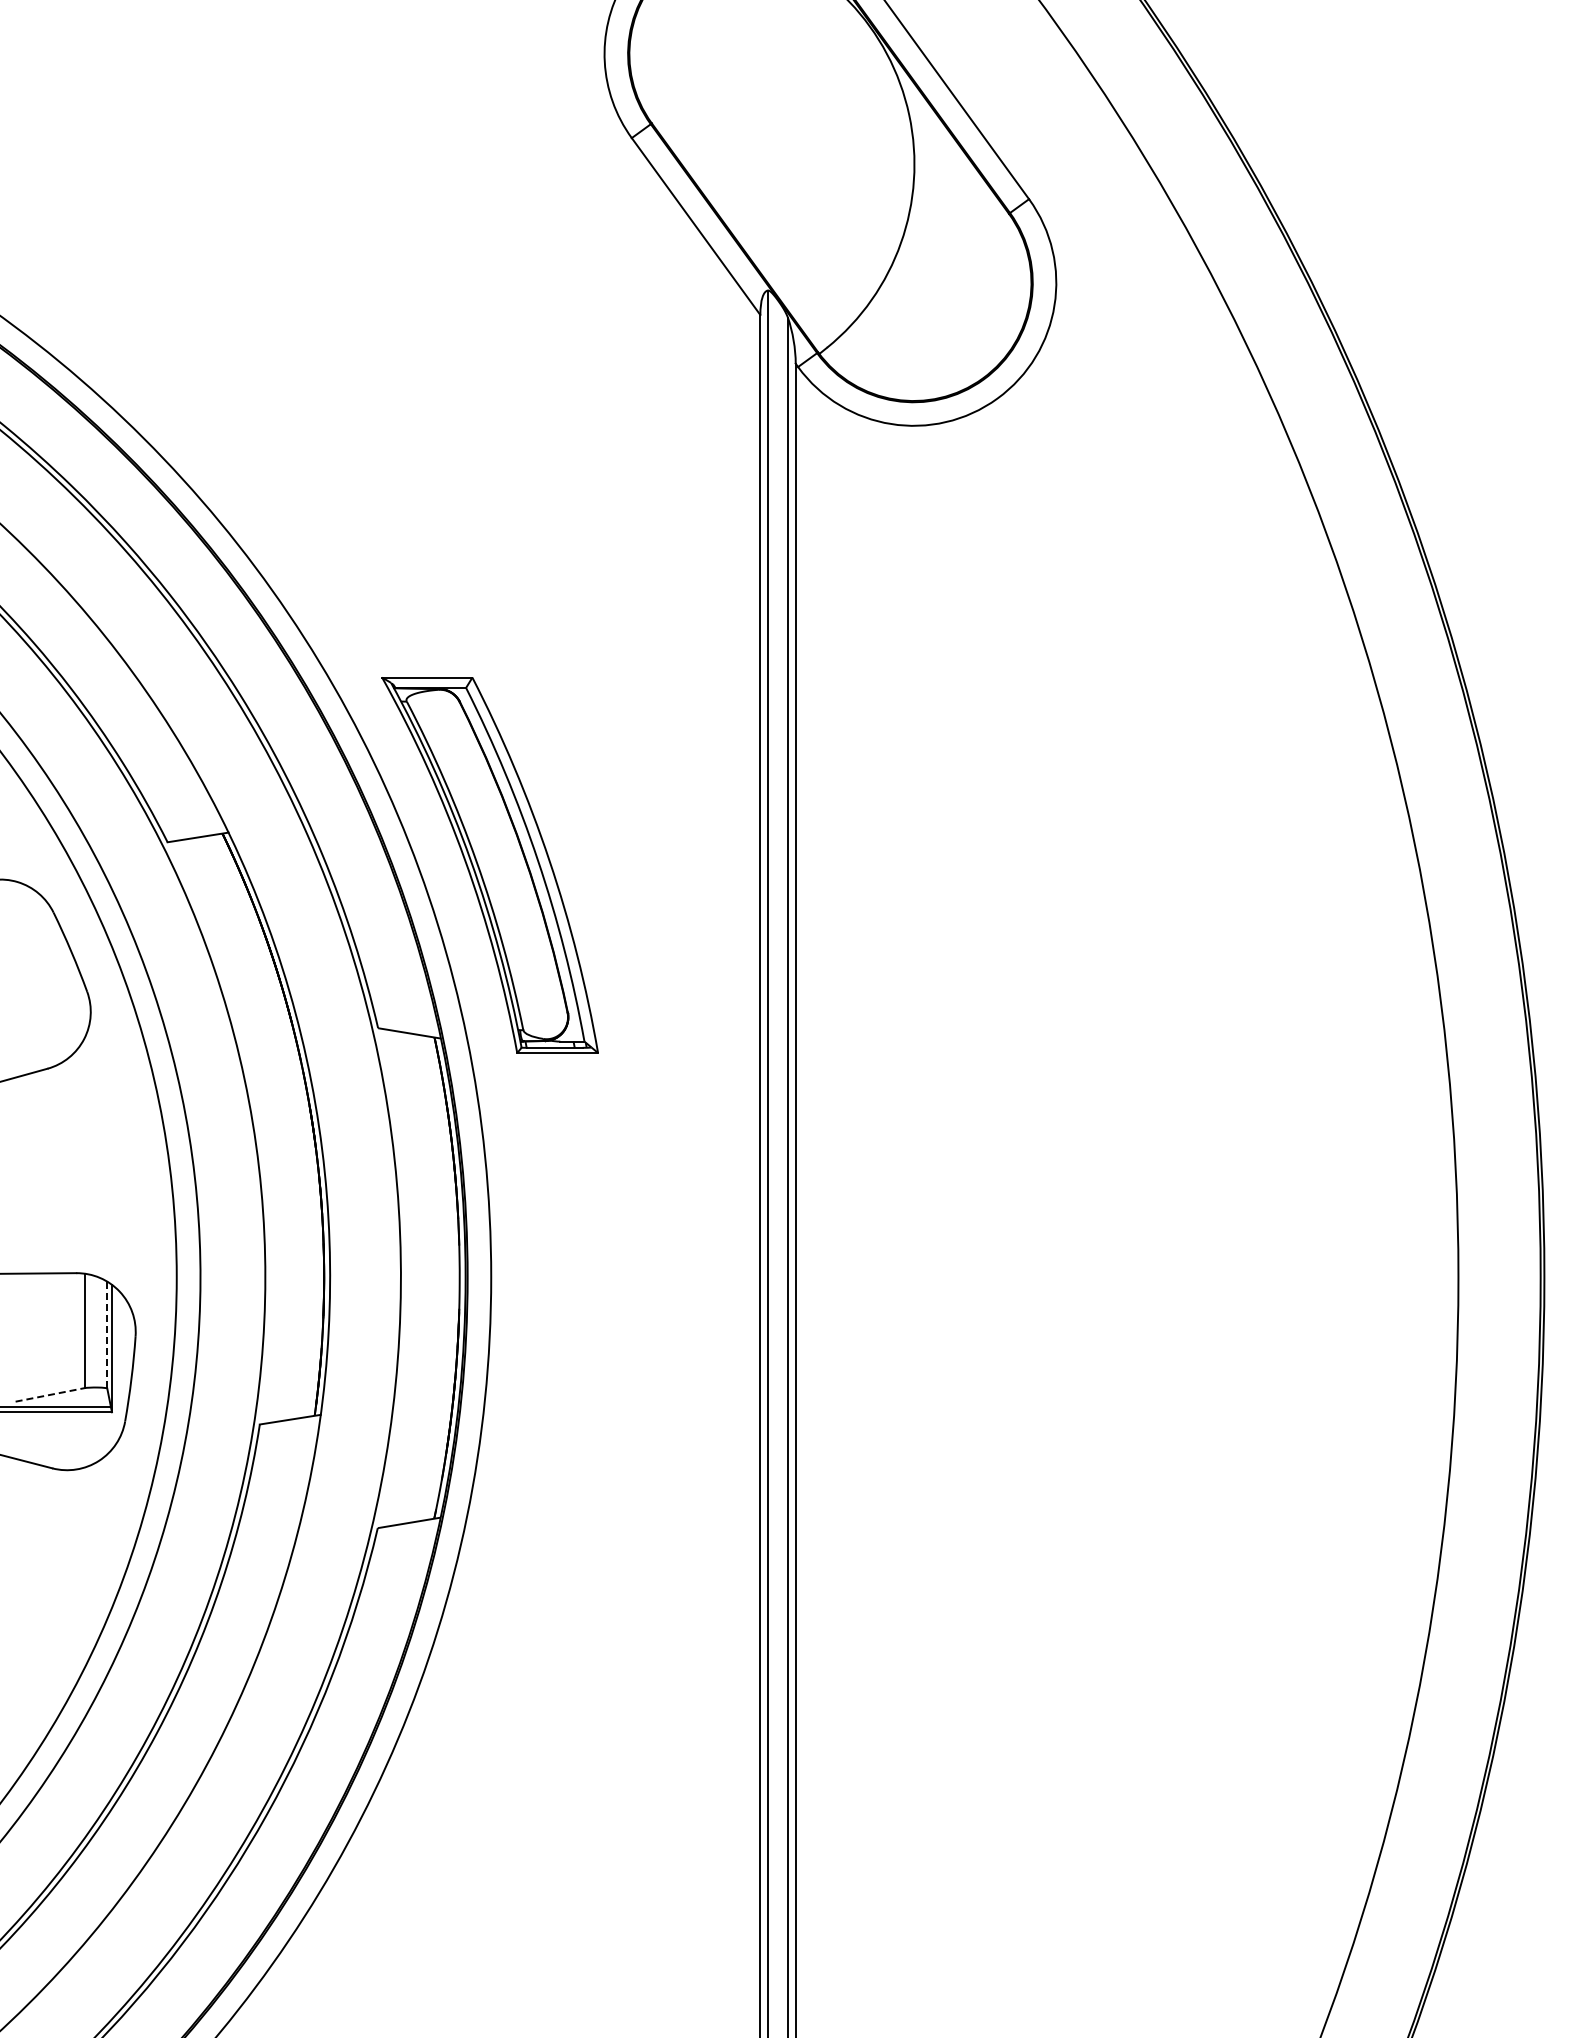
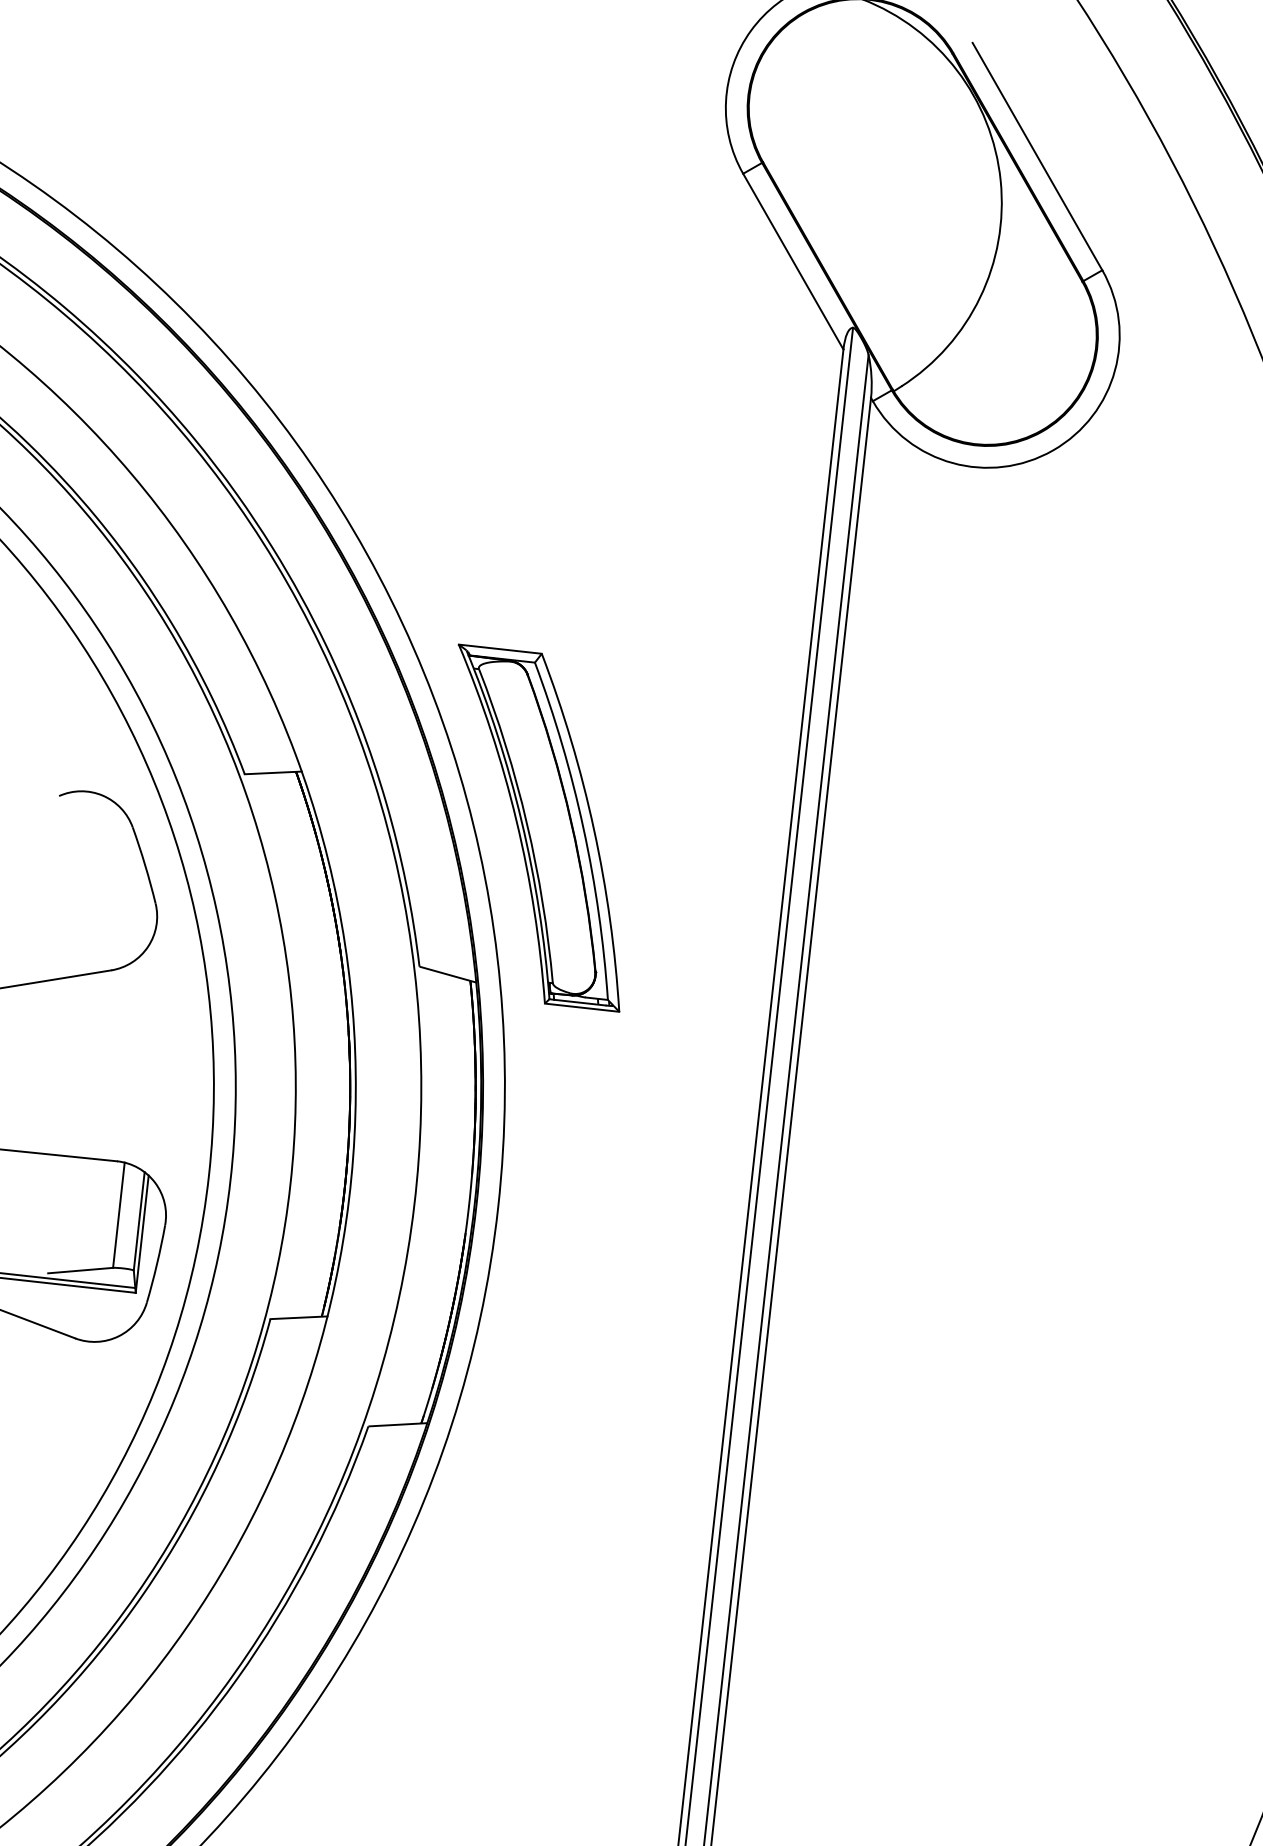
line: (107, 1335) -> (139, 1221), dashed -> solid
line: (50, 1394) -> (80, 1270), dashed -> solid

